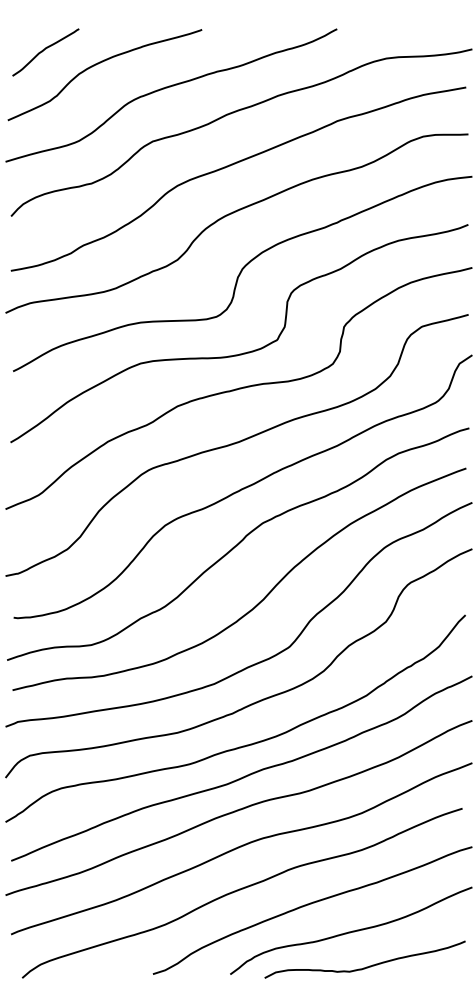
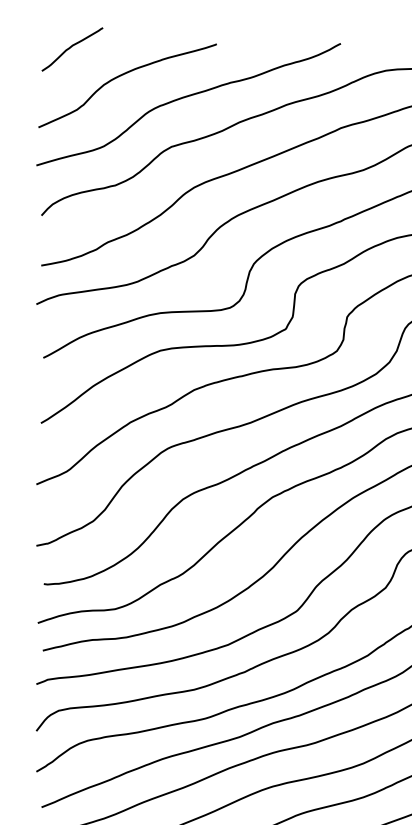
curve: (44, 50) -> (71, 47), moved

